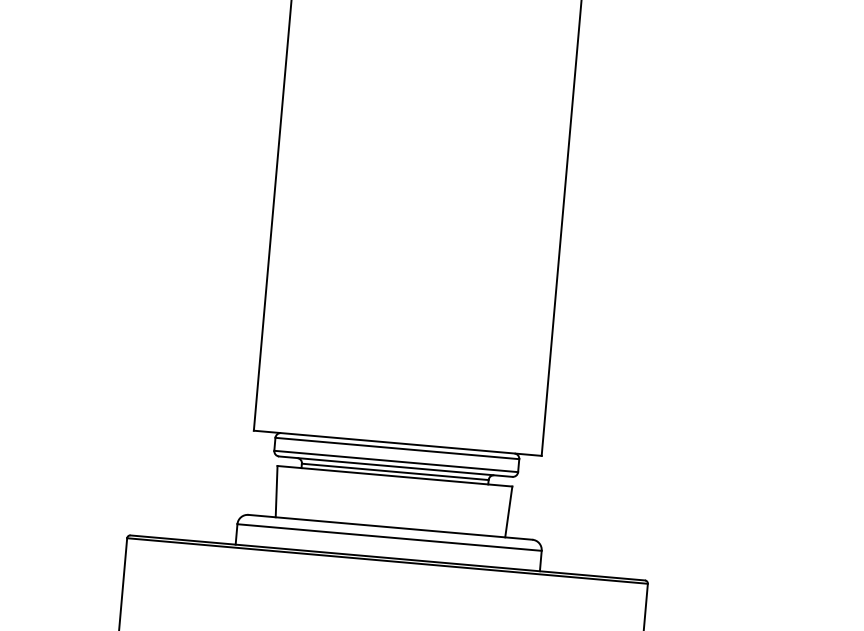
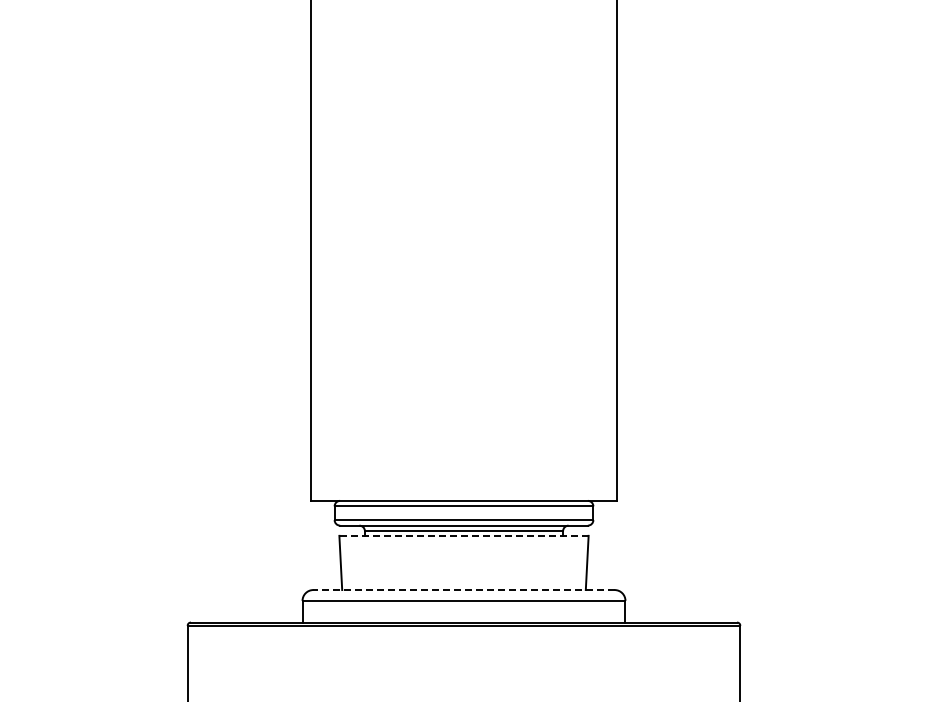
line: (395, 475) -> (464, 535), solid -> dashed
line: (390, 527) -> (464, 590), solid -> dashed

